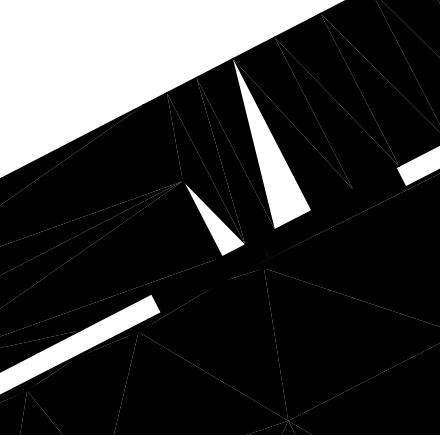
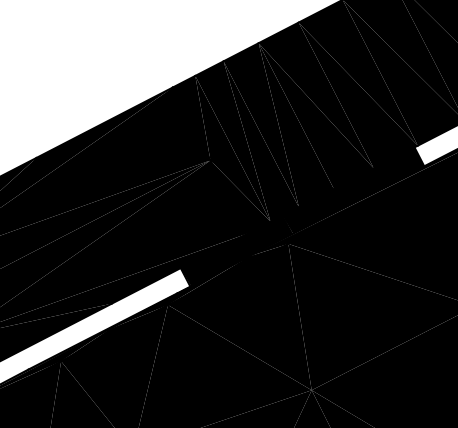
fill: (271, 144) -> (295, 125), added
fill: (214, 218) -> (240, 196), added

